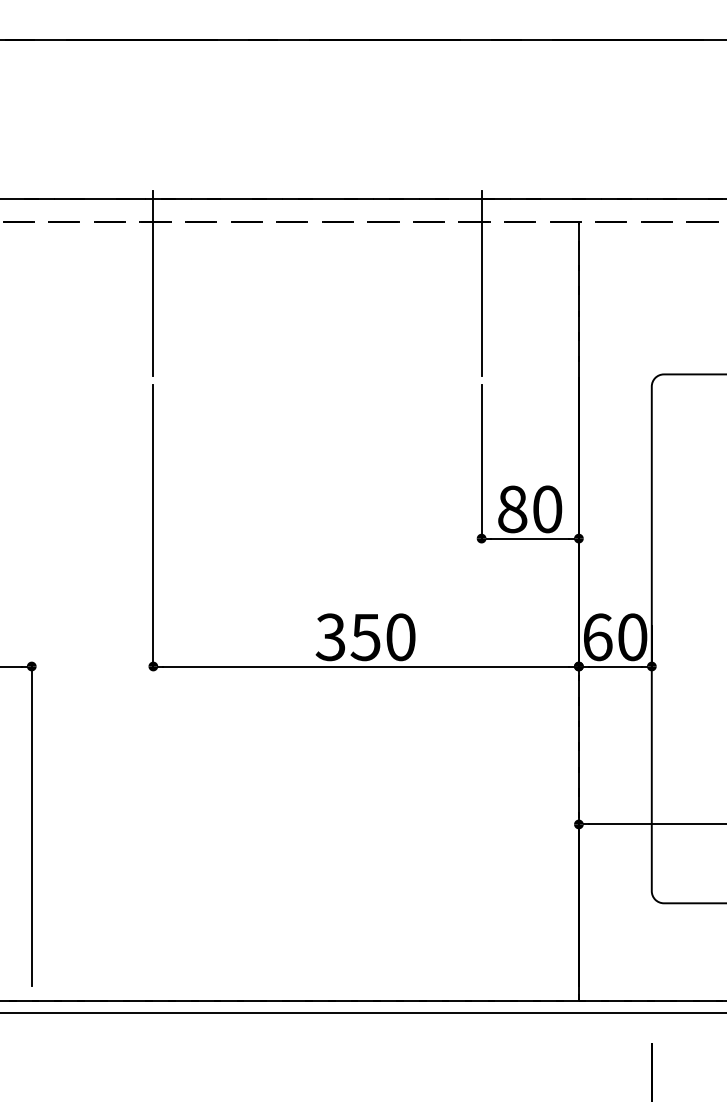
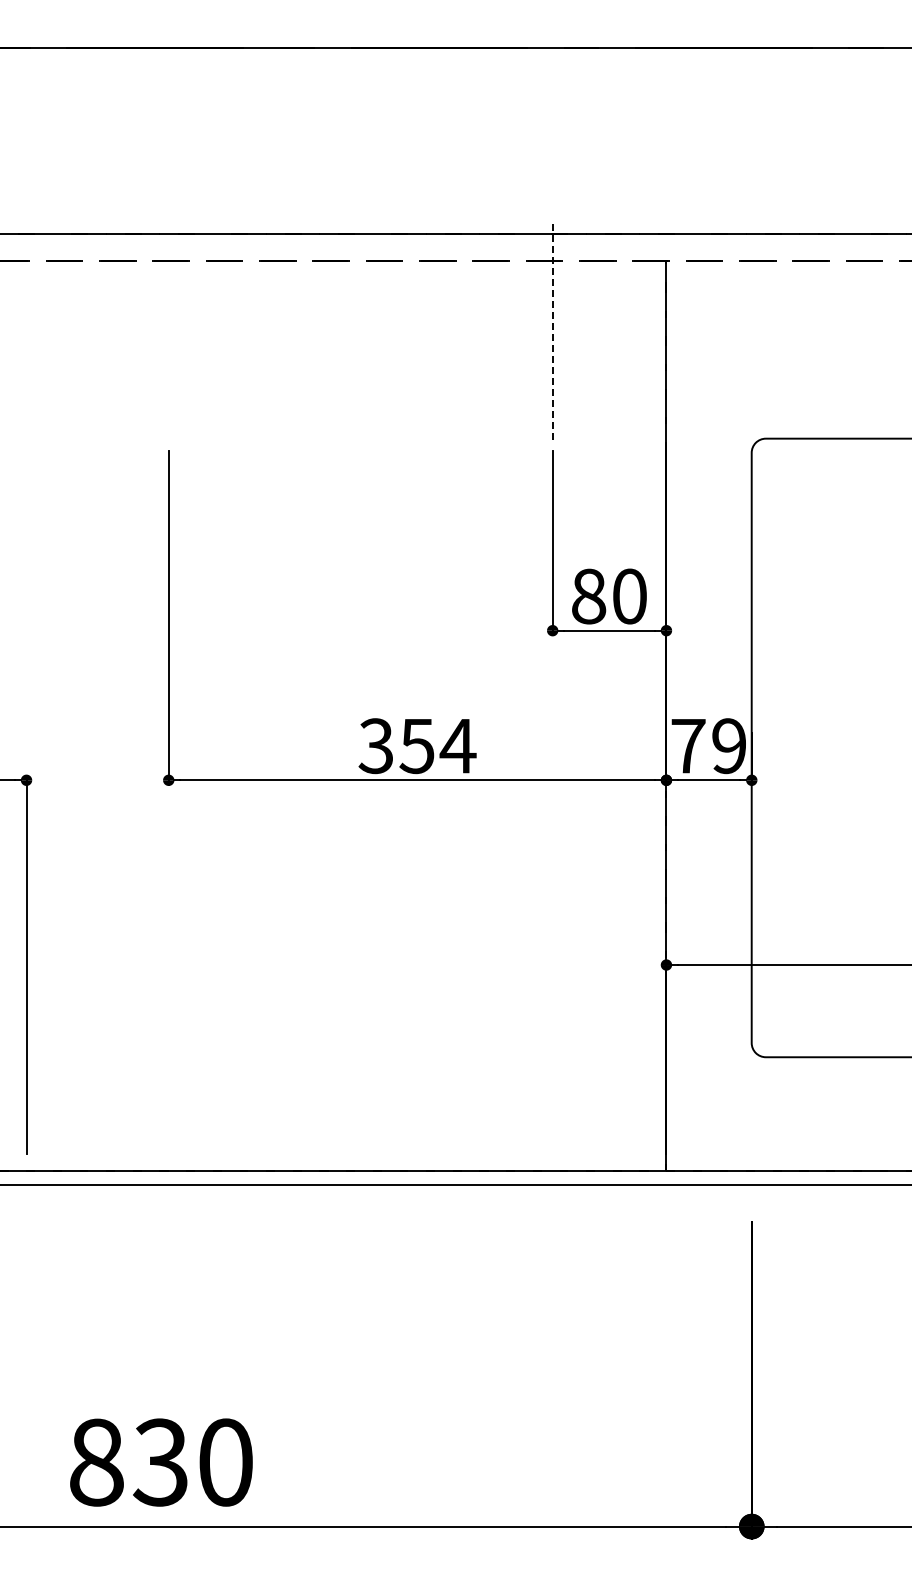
line: (153, 282) -> (168, 331), removed
line: (481, 283) -> (552, 332), solid -> dashed
text: (400, 637) -> (457, 746), 350 -> 354
text: (614, 637) -> (708, 746), 60 -> 79

